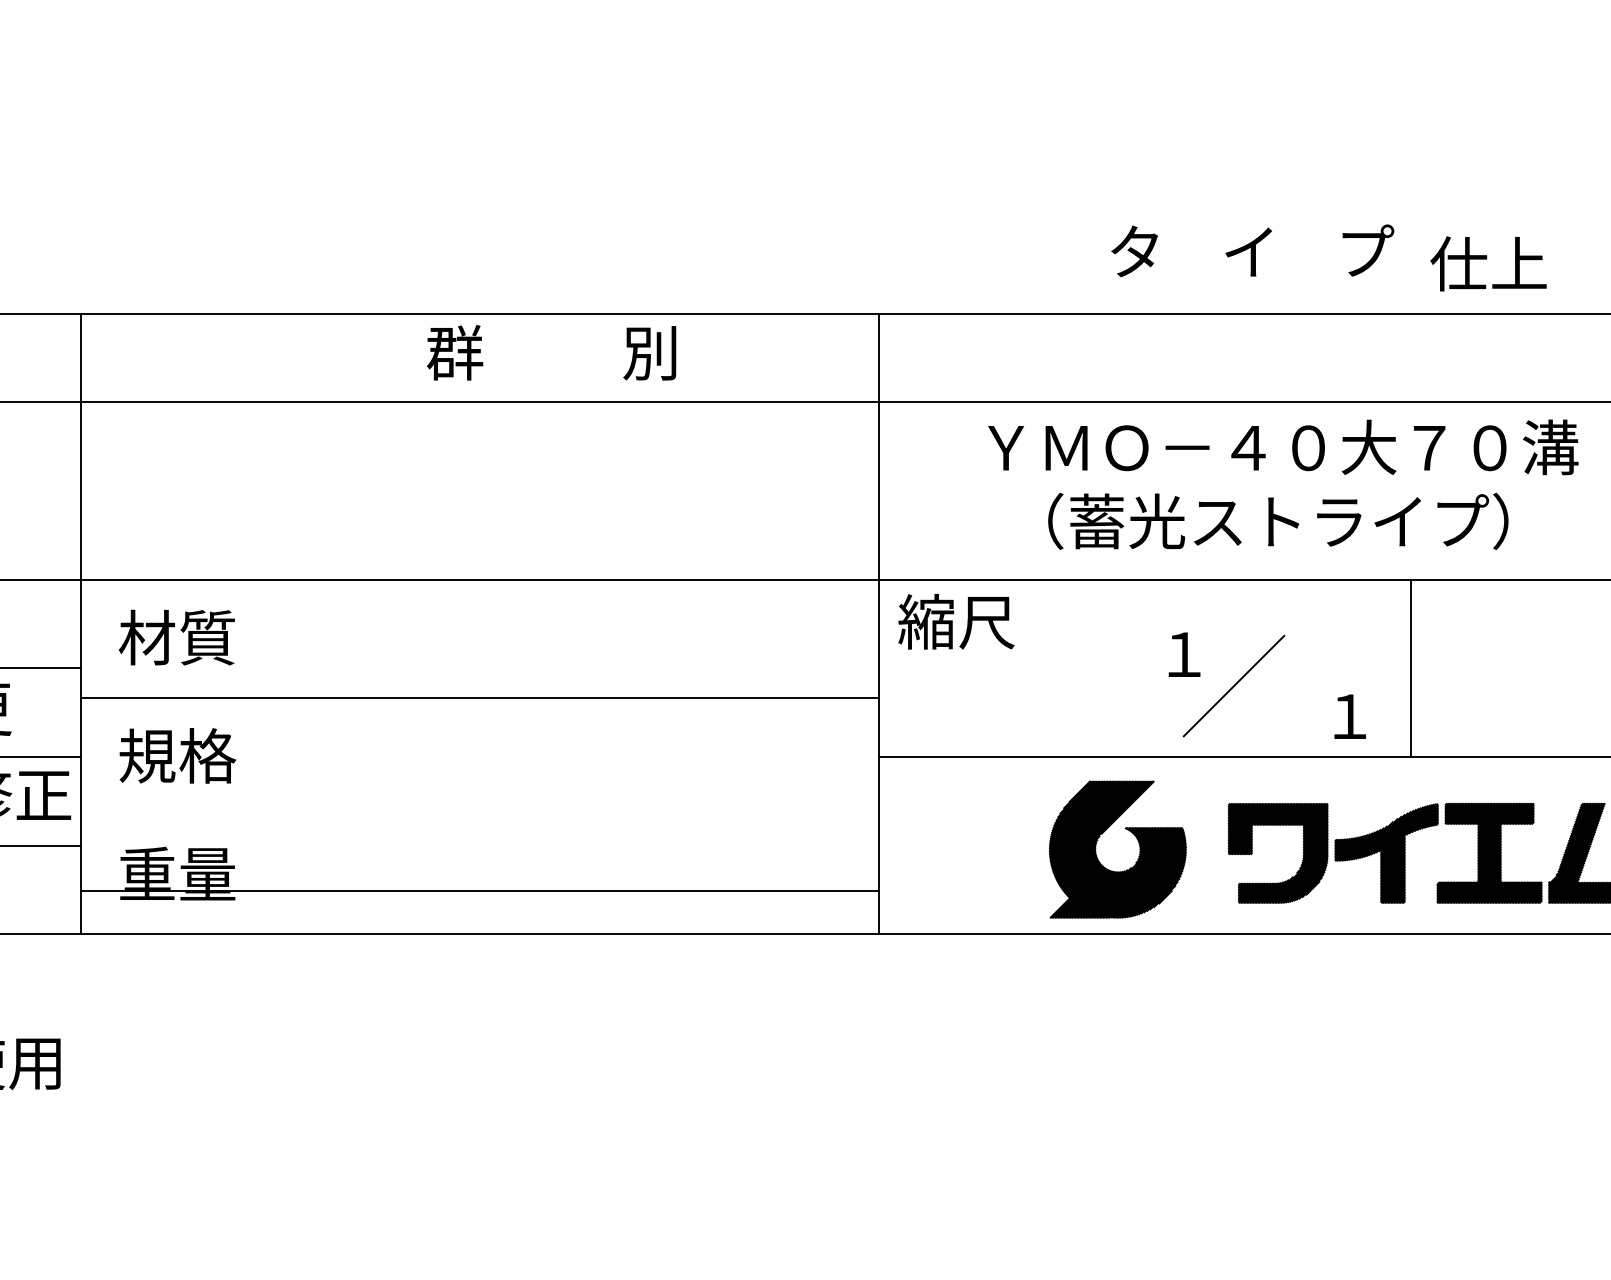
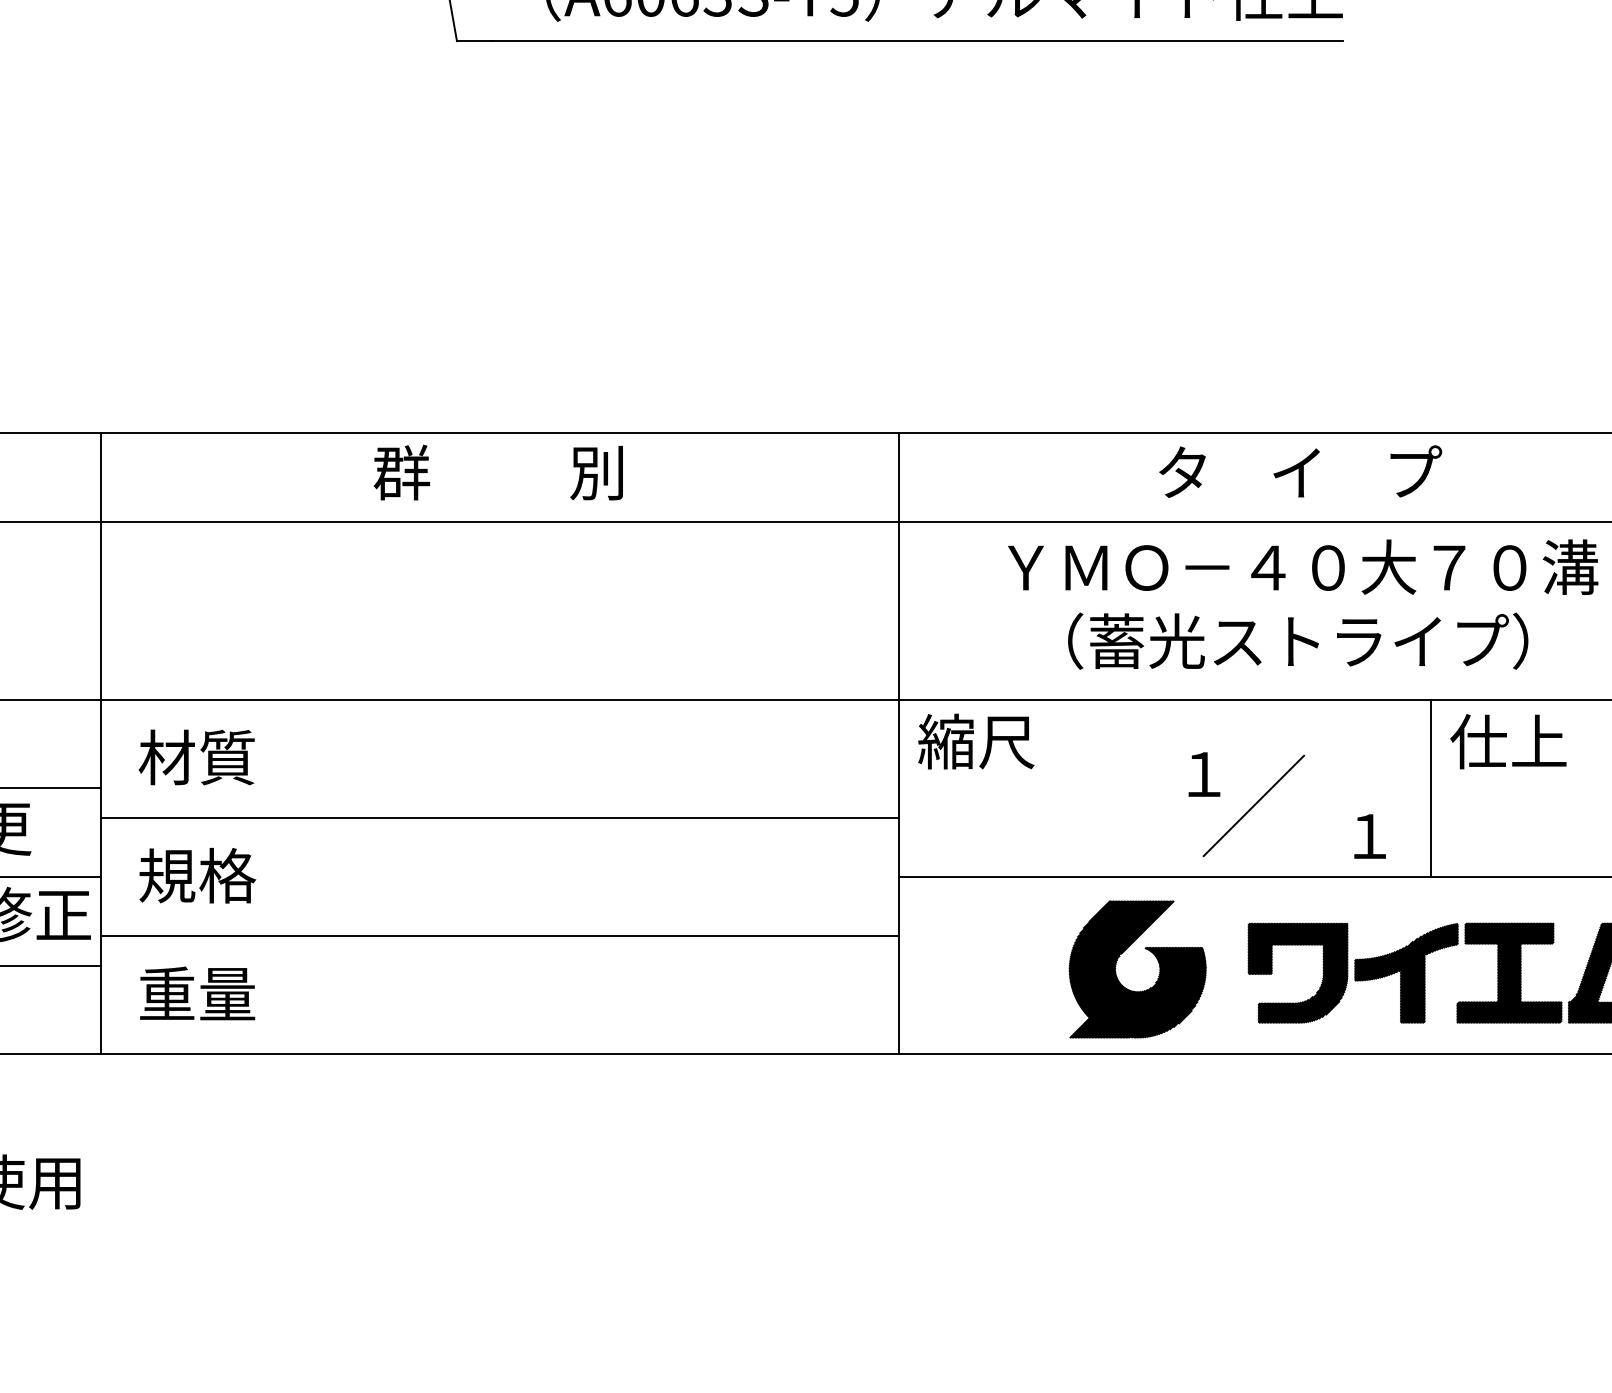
text: (1252, 250) -> (1300, 471), moved
text: (1488, 263) -> (1508, 741), moved
text: (550, 352) -> (497, 472), moved
line: (479, 891) -> (499, 936), moved

